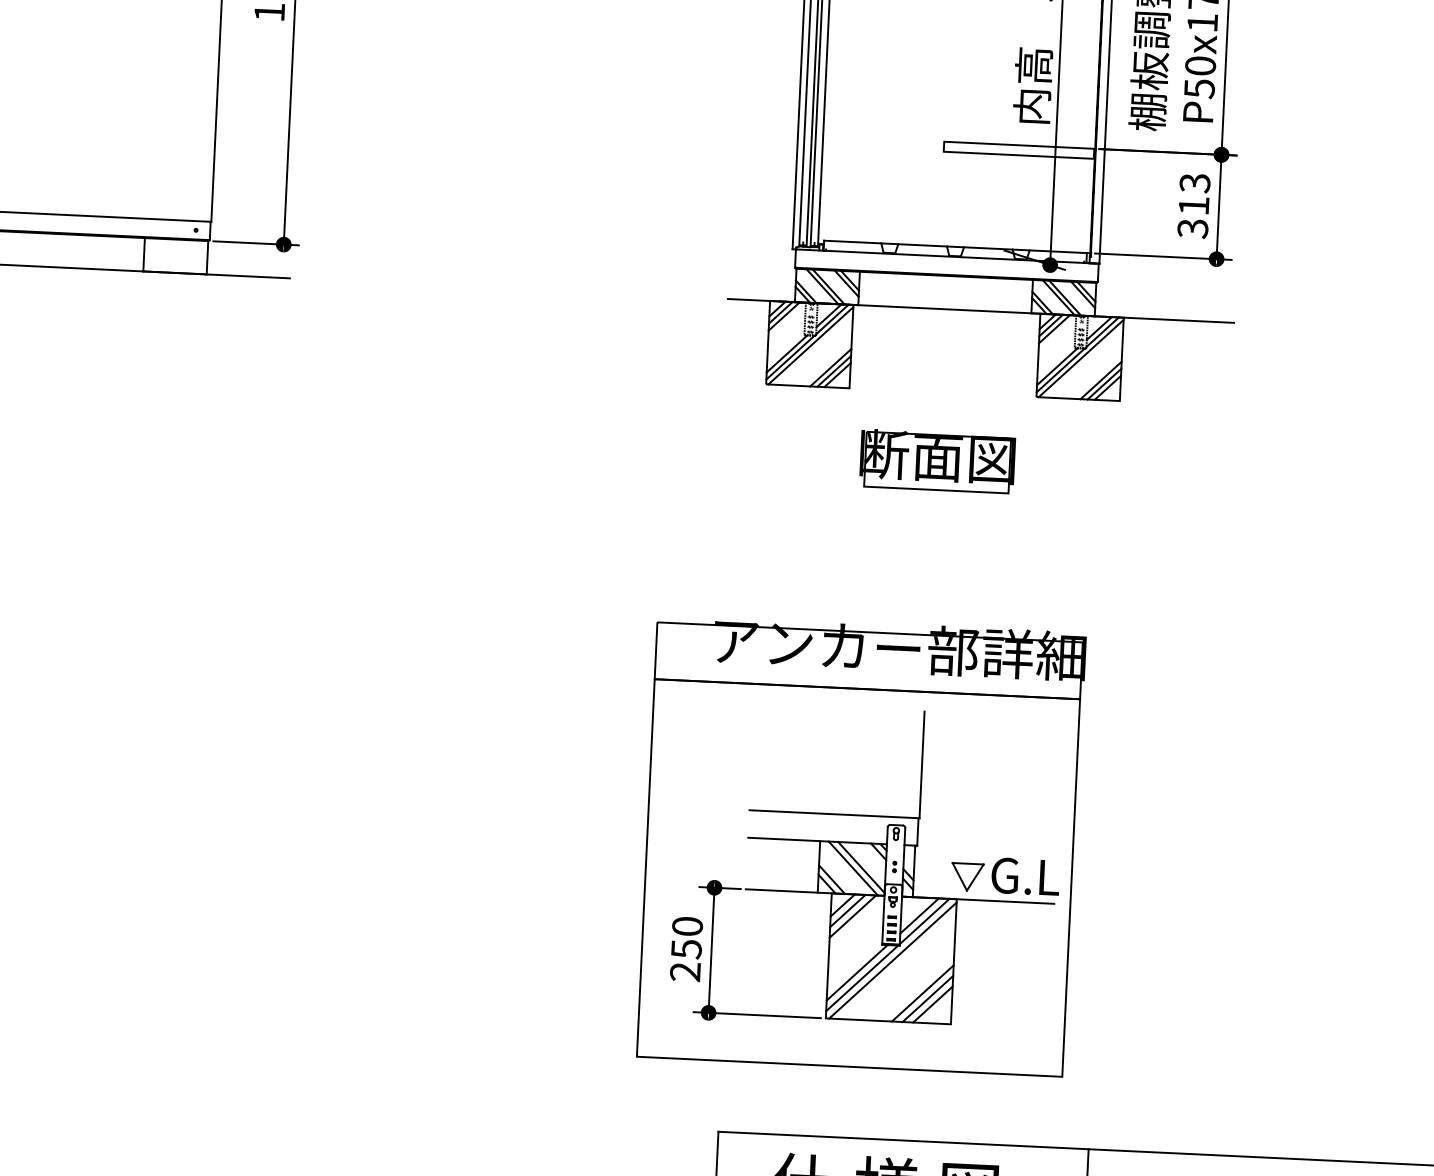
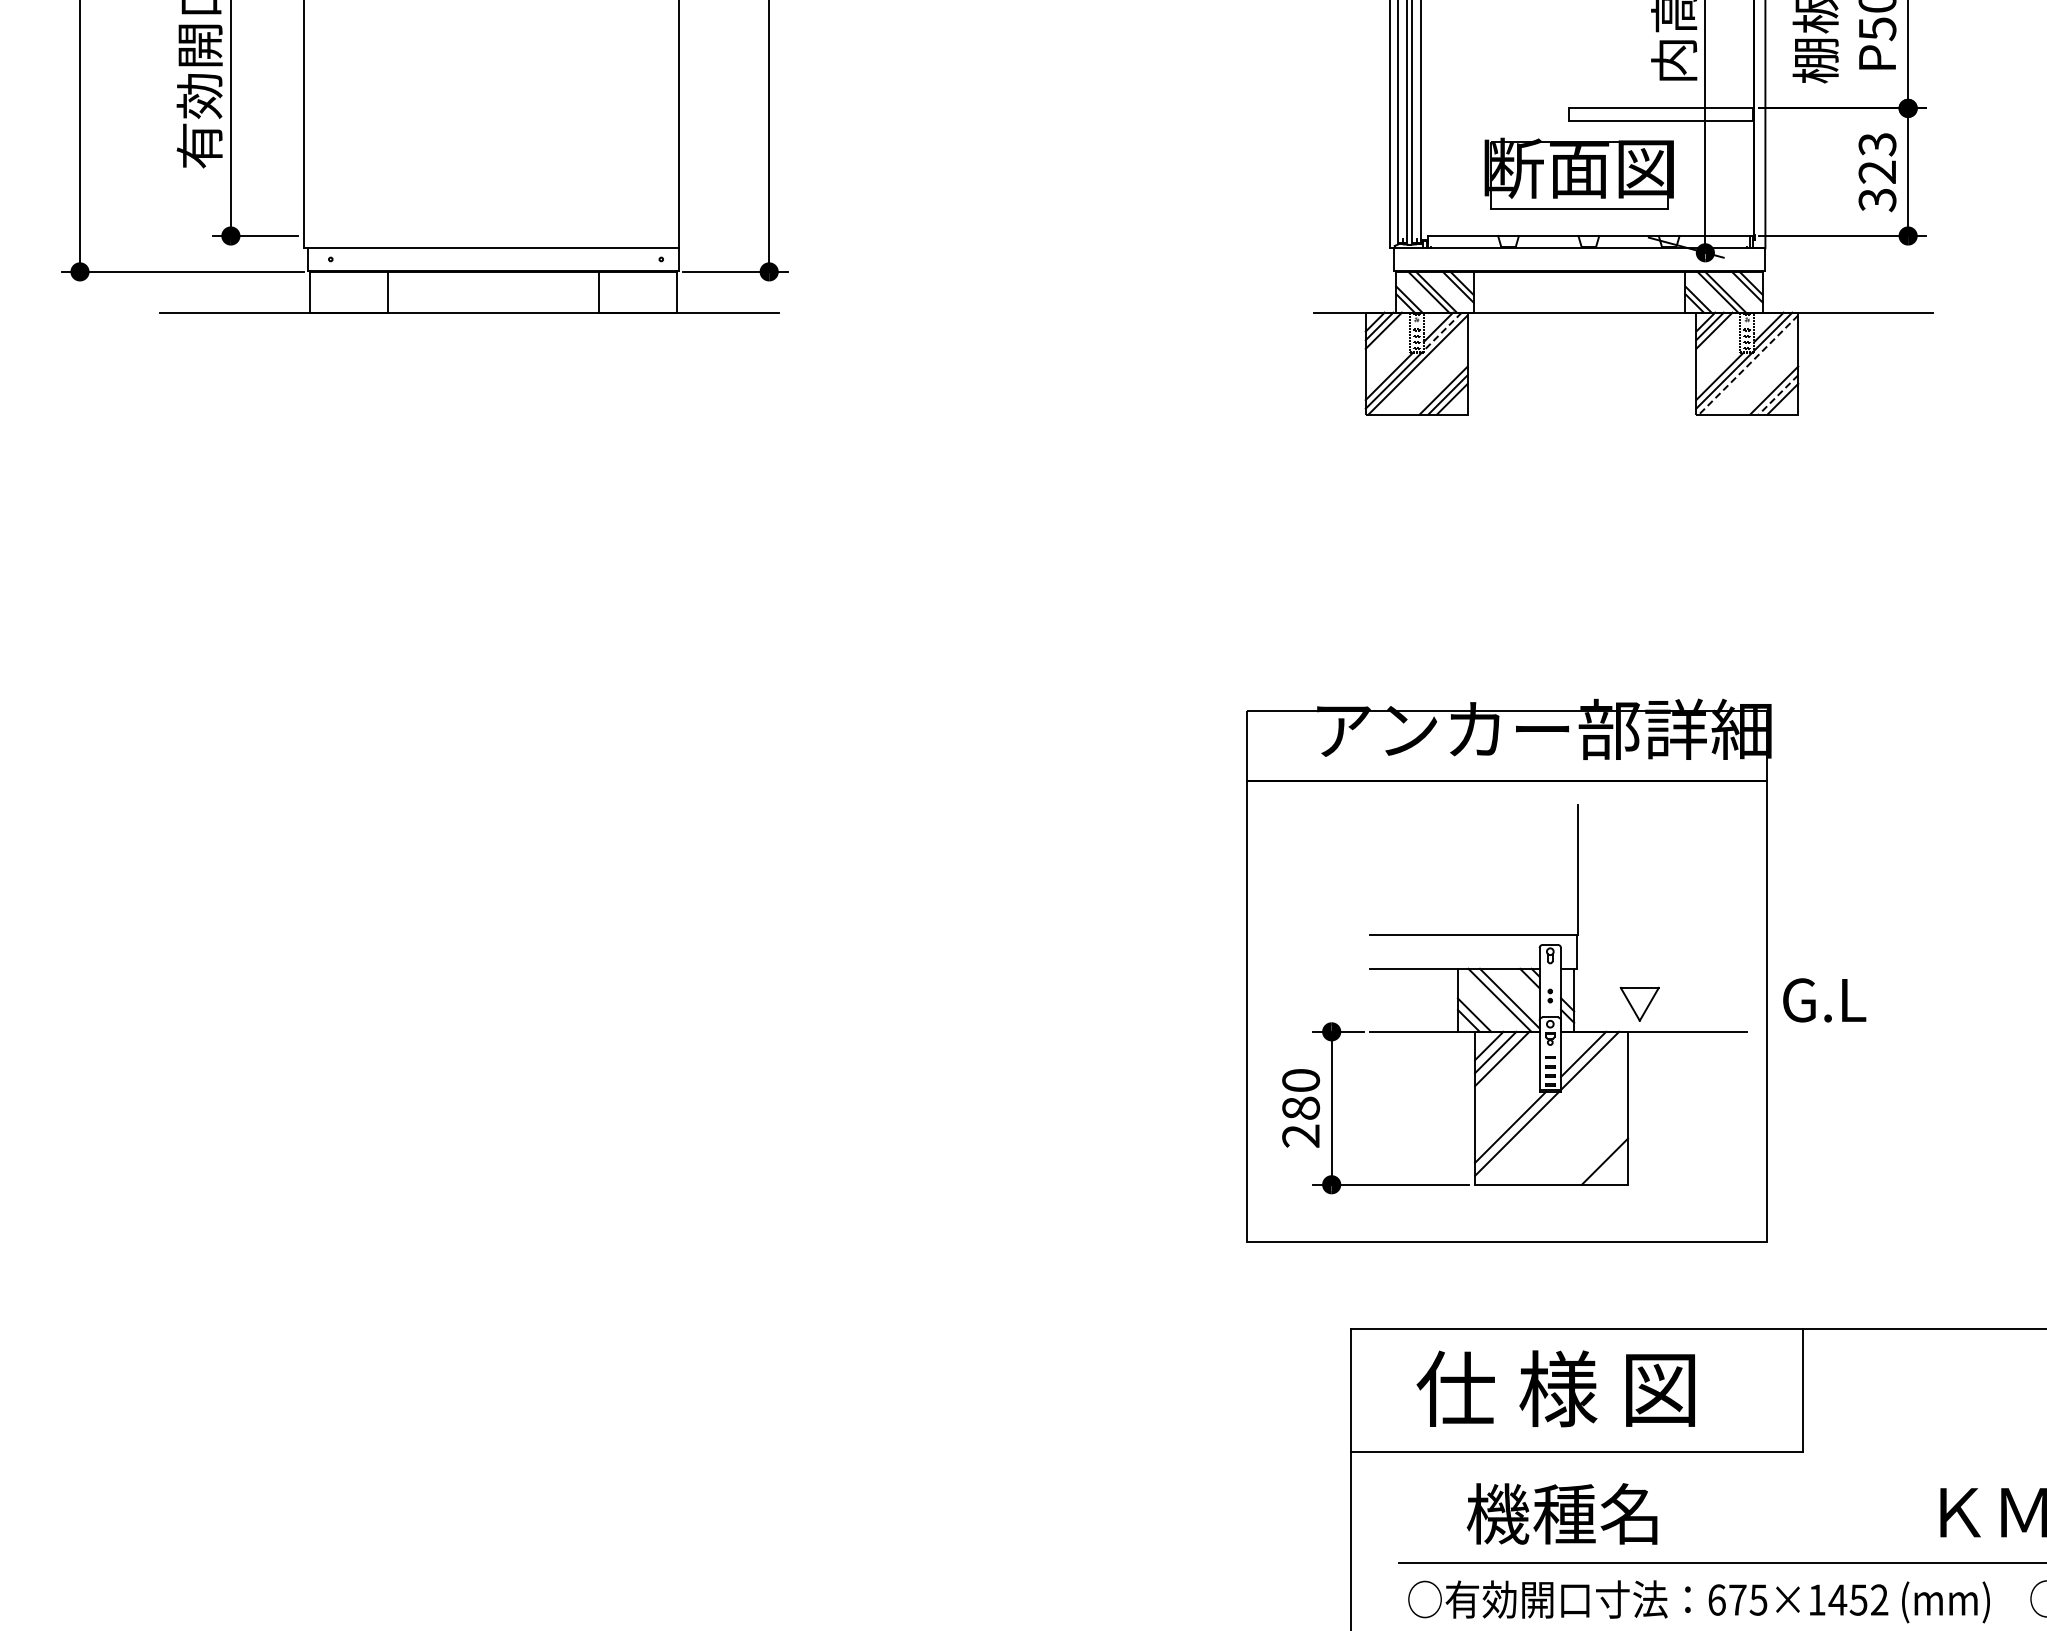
text: (1193, 205) -> (1876, 171), 313 -> 323
line: (832, 319) -> (1442, 331), solid -> dashed
line: (1081, 358) -> (1748, 365), solid -> dashed
line: (1104, 383) -> (1778, 394), solid -> dashed
part: (936, 461) -> (1578, 173), moved
text: (1025, 876) -> (1824, 1000), moved
text: (686, 949) -> (1300, 1108), 250 -> 280
line: (892, 959) -> (1553, 1109), removed
line: (922, 993) -> (1591, 1148), removed
line: (927, 998) -> (1598, 1154), removed

